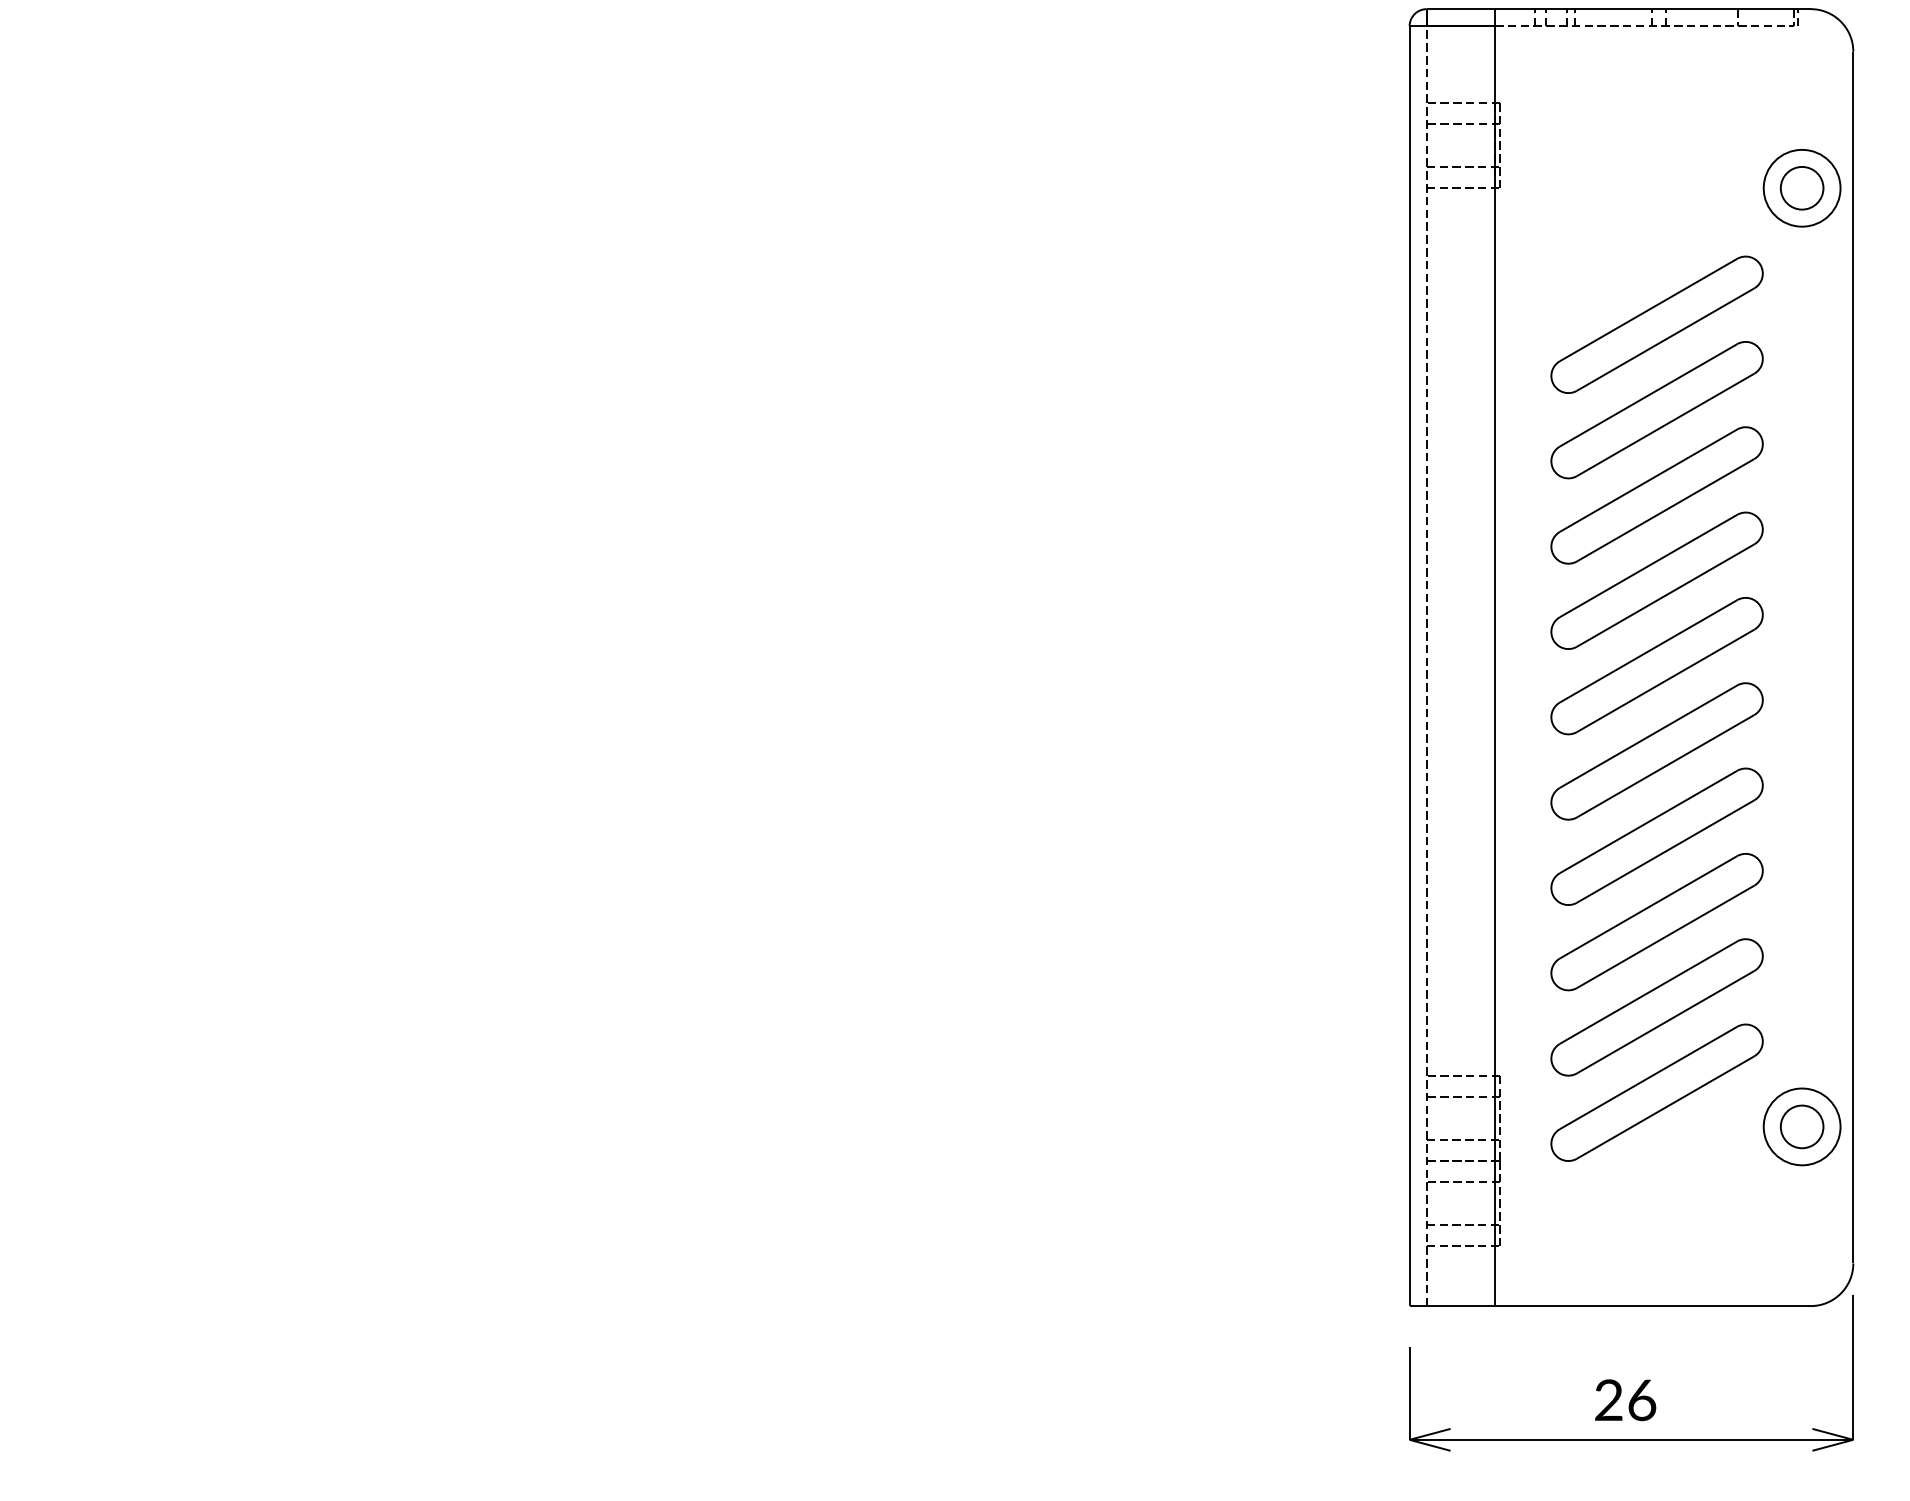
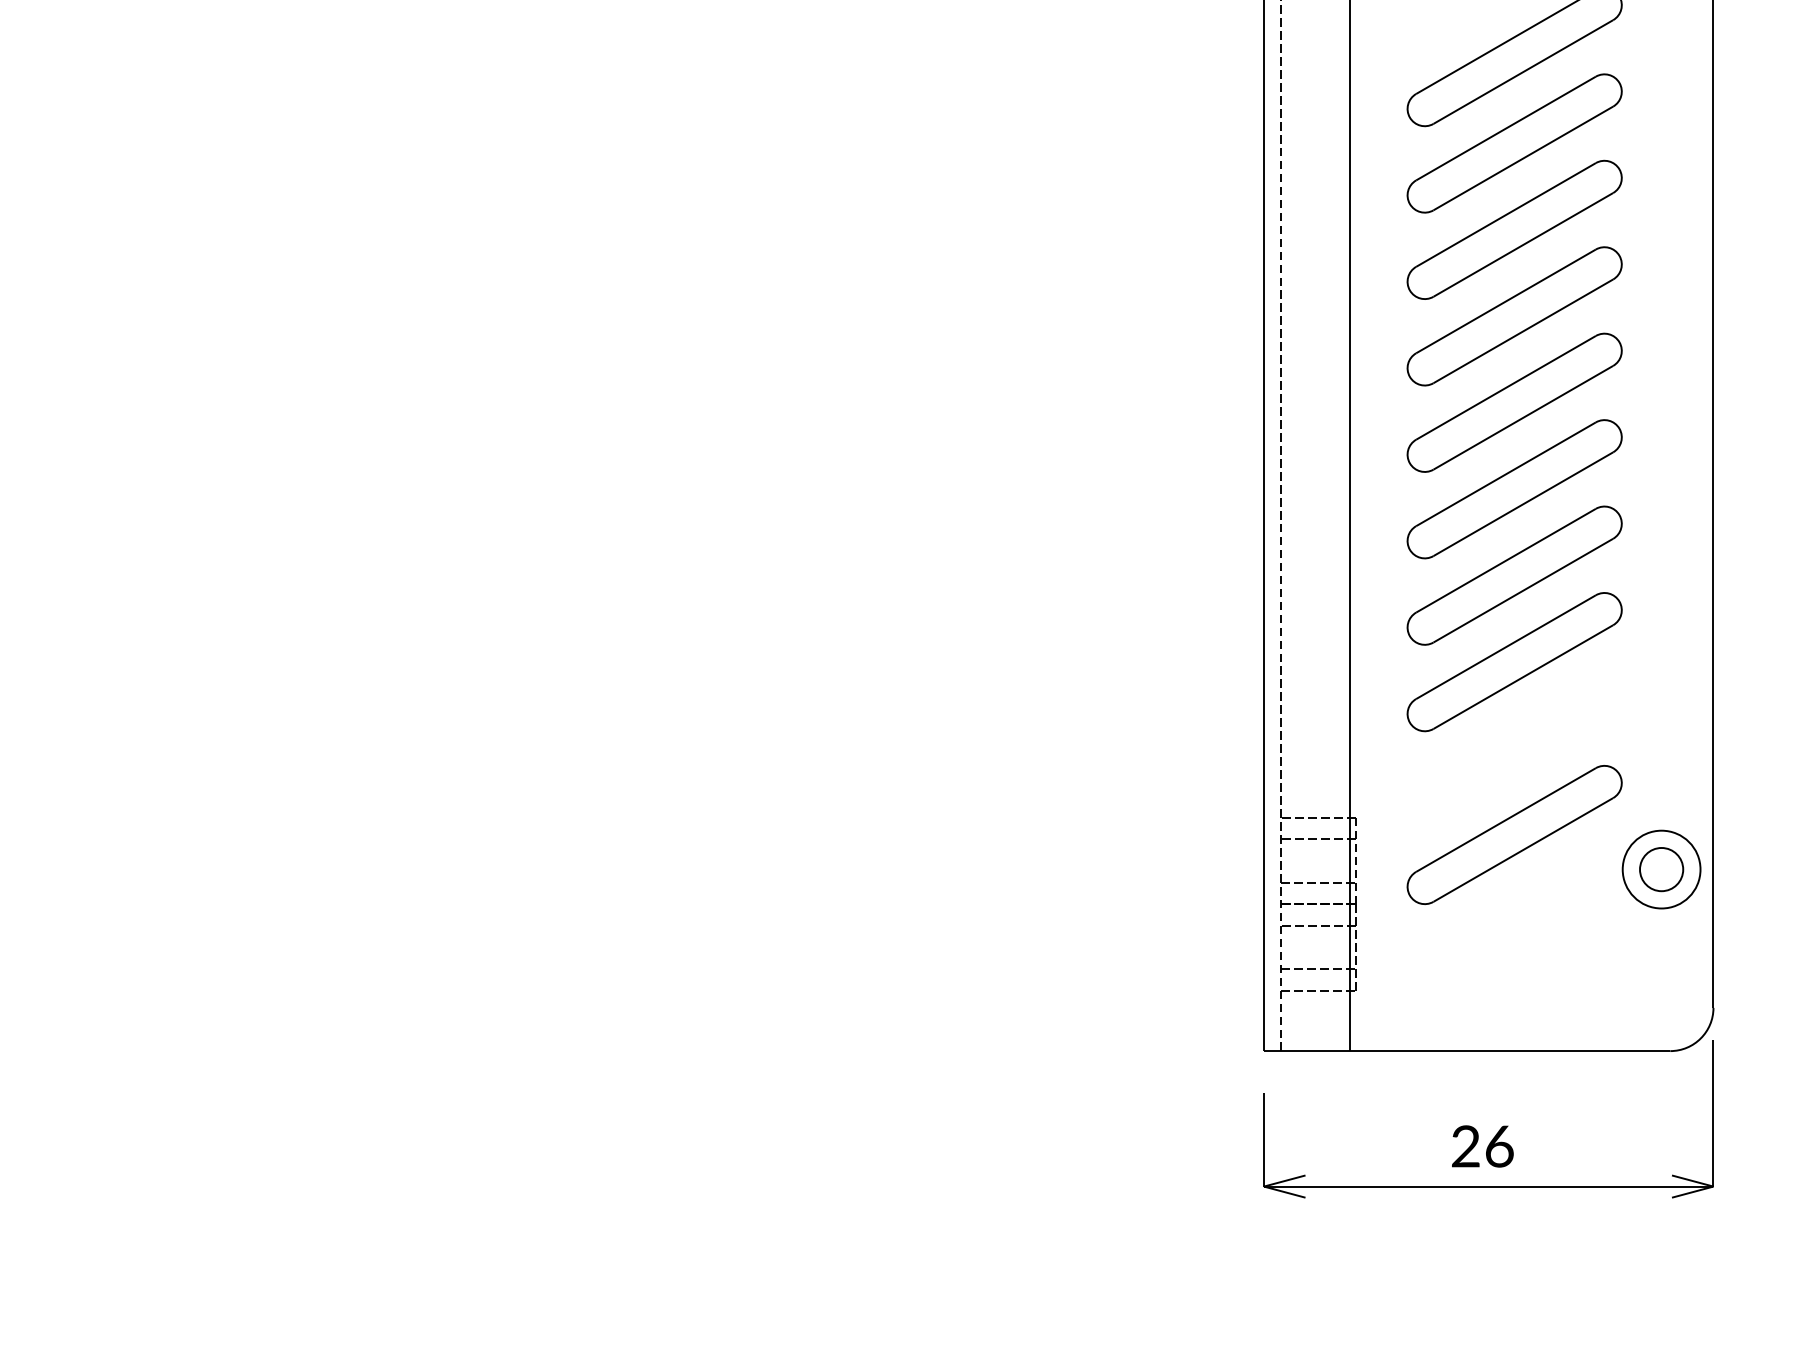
part: (1656, 1007) -> (1514, 748), removed

